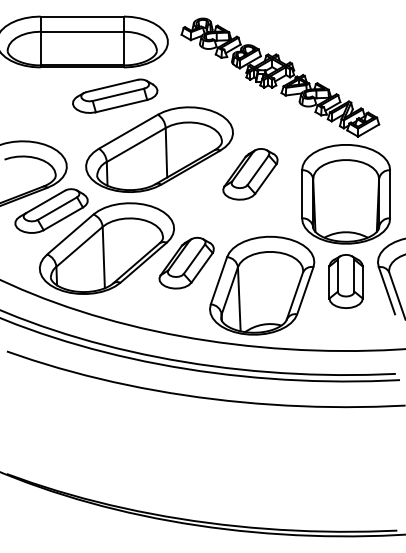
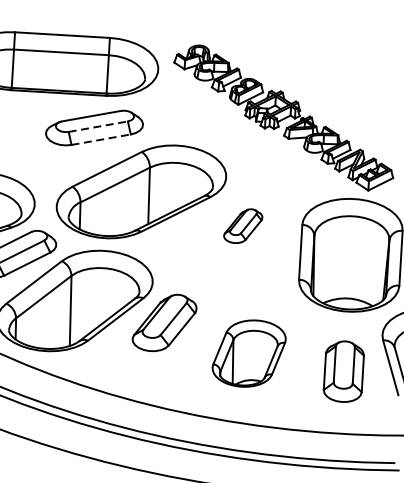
line: (118, 94) -> (98, 126), solid -> dashed
line: (122, 106) -> (102, 140), solid -> dashed
part: (250, 174) -> (243, 226), size x0.6
part: (345, 281) -> (343, 371), moved
part: (262, 285) -> (249, 353), size x0.6

